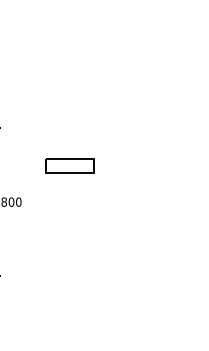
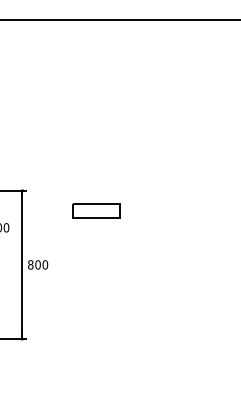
part: (69, 165) -> (96, 210), moved

